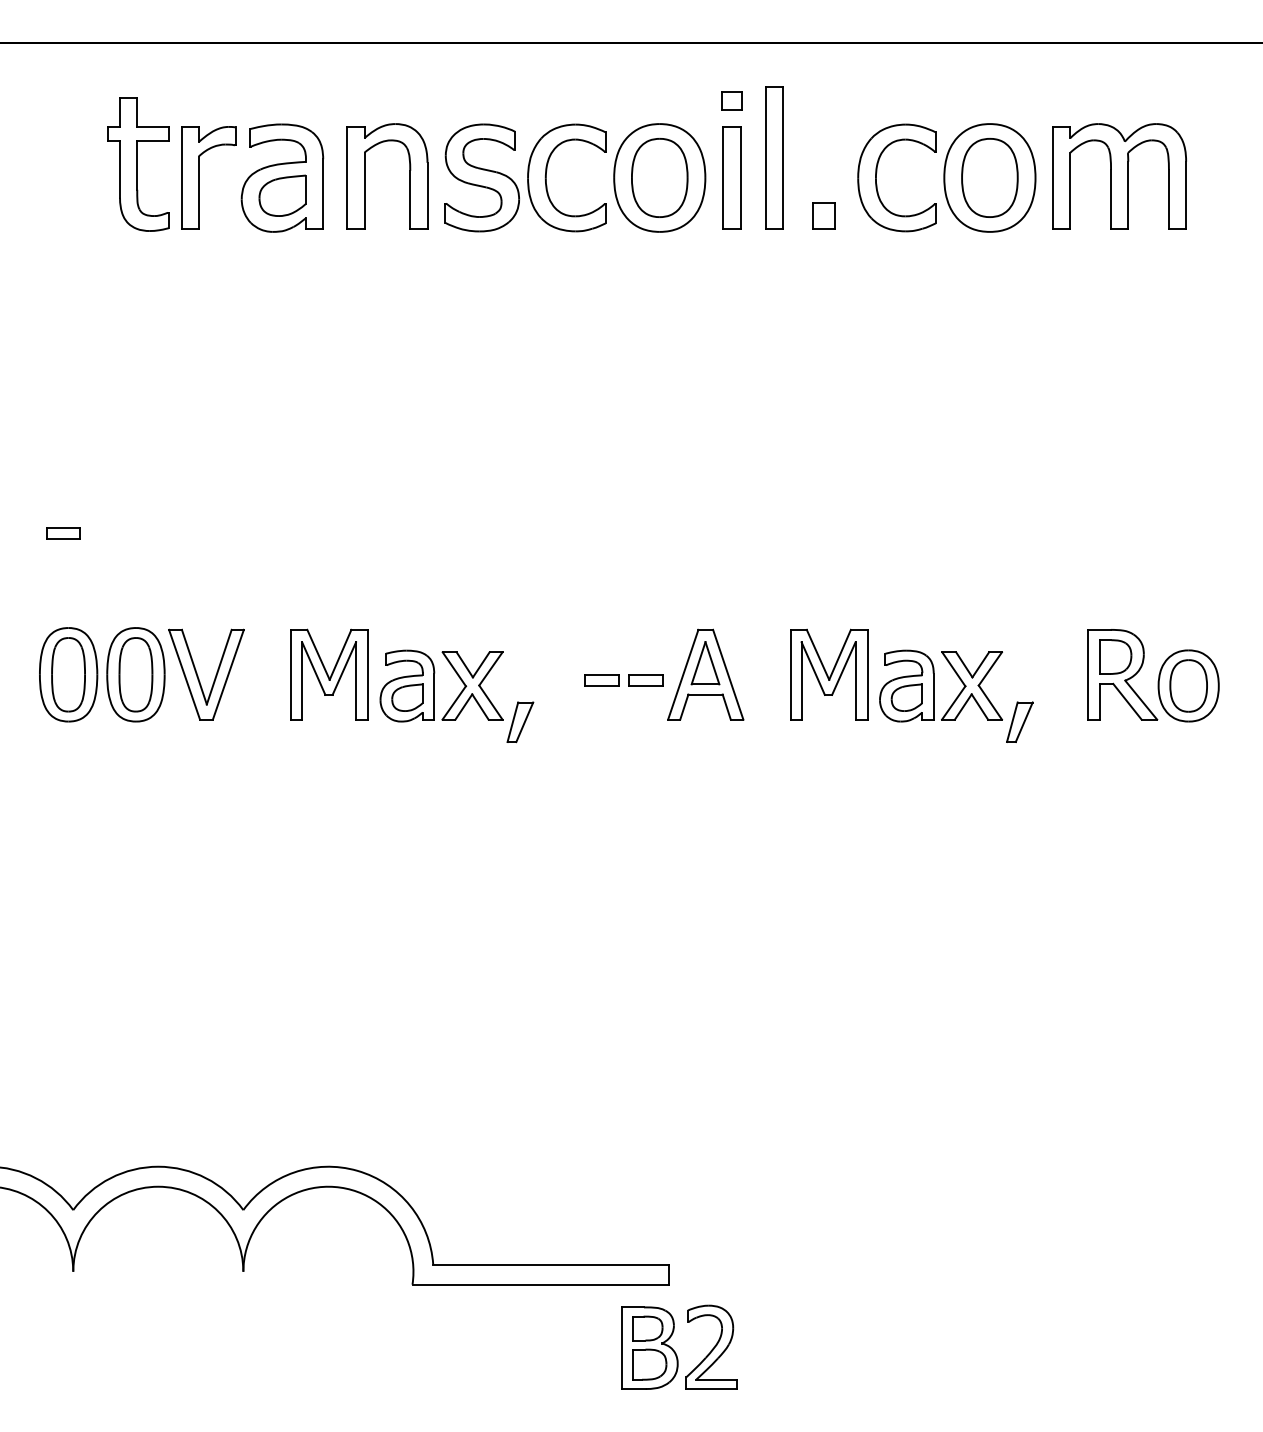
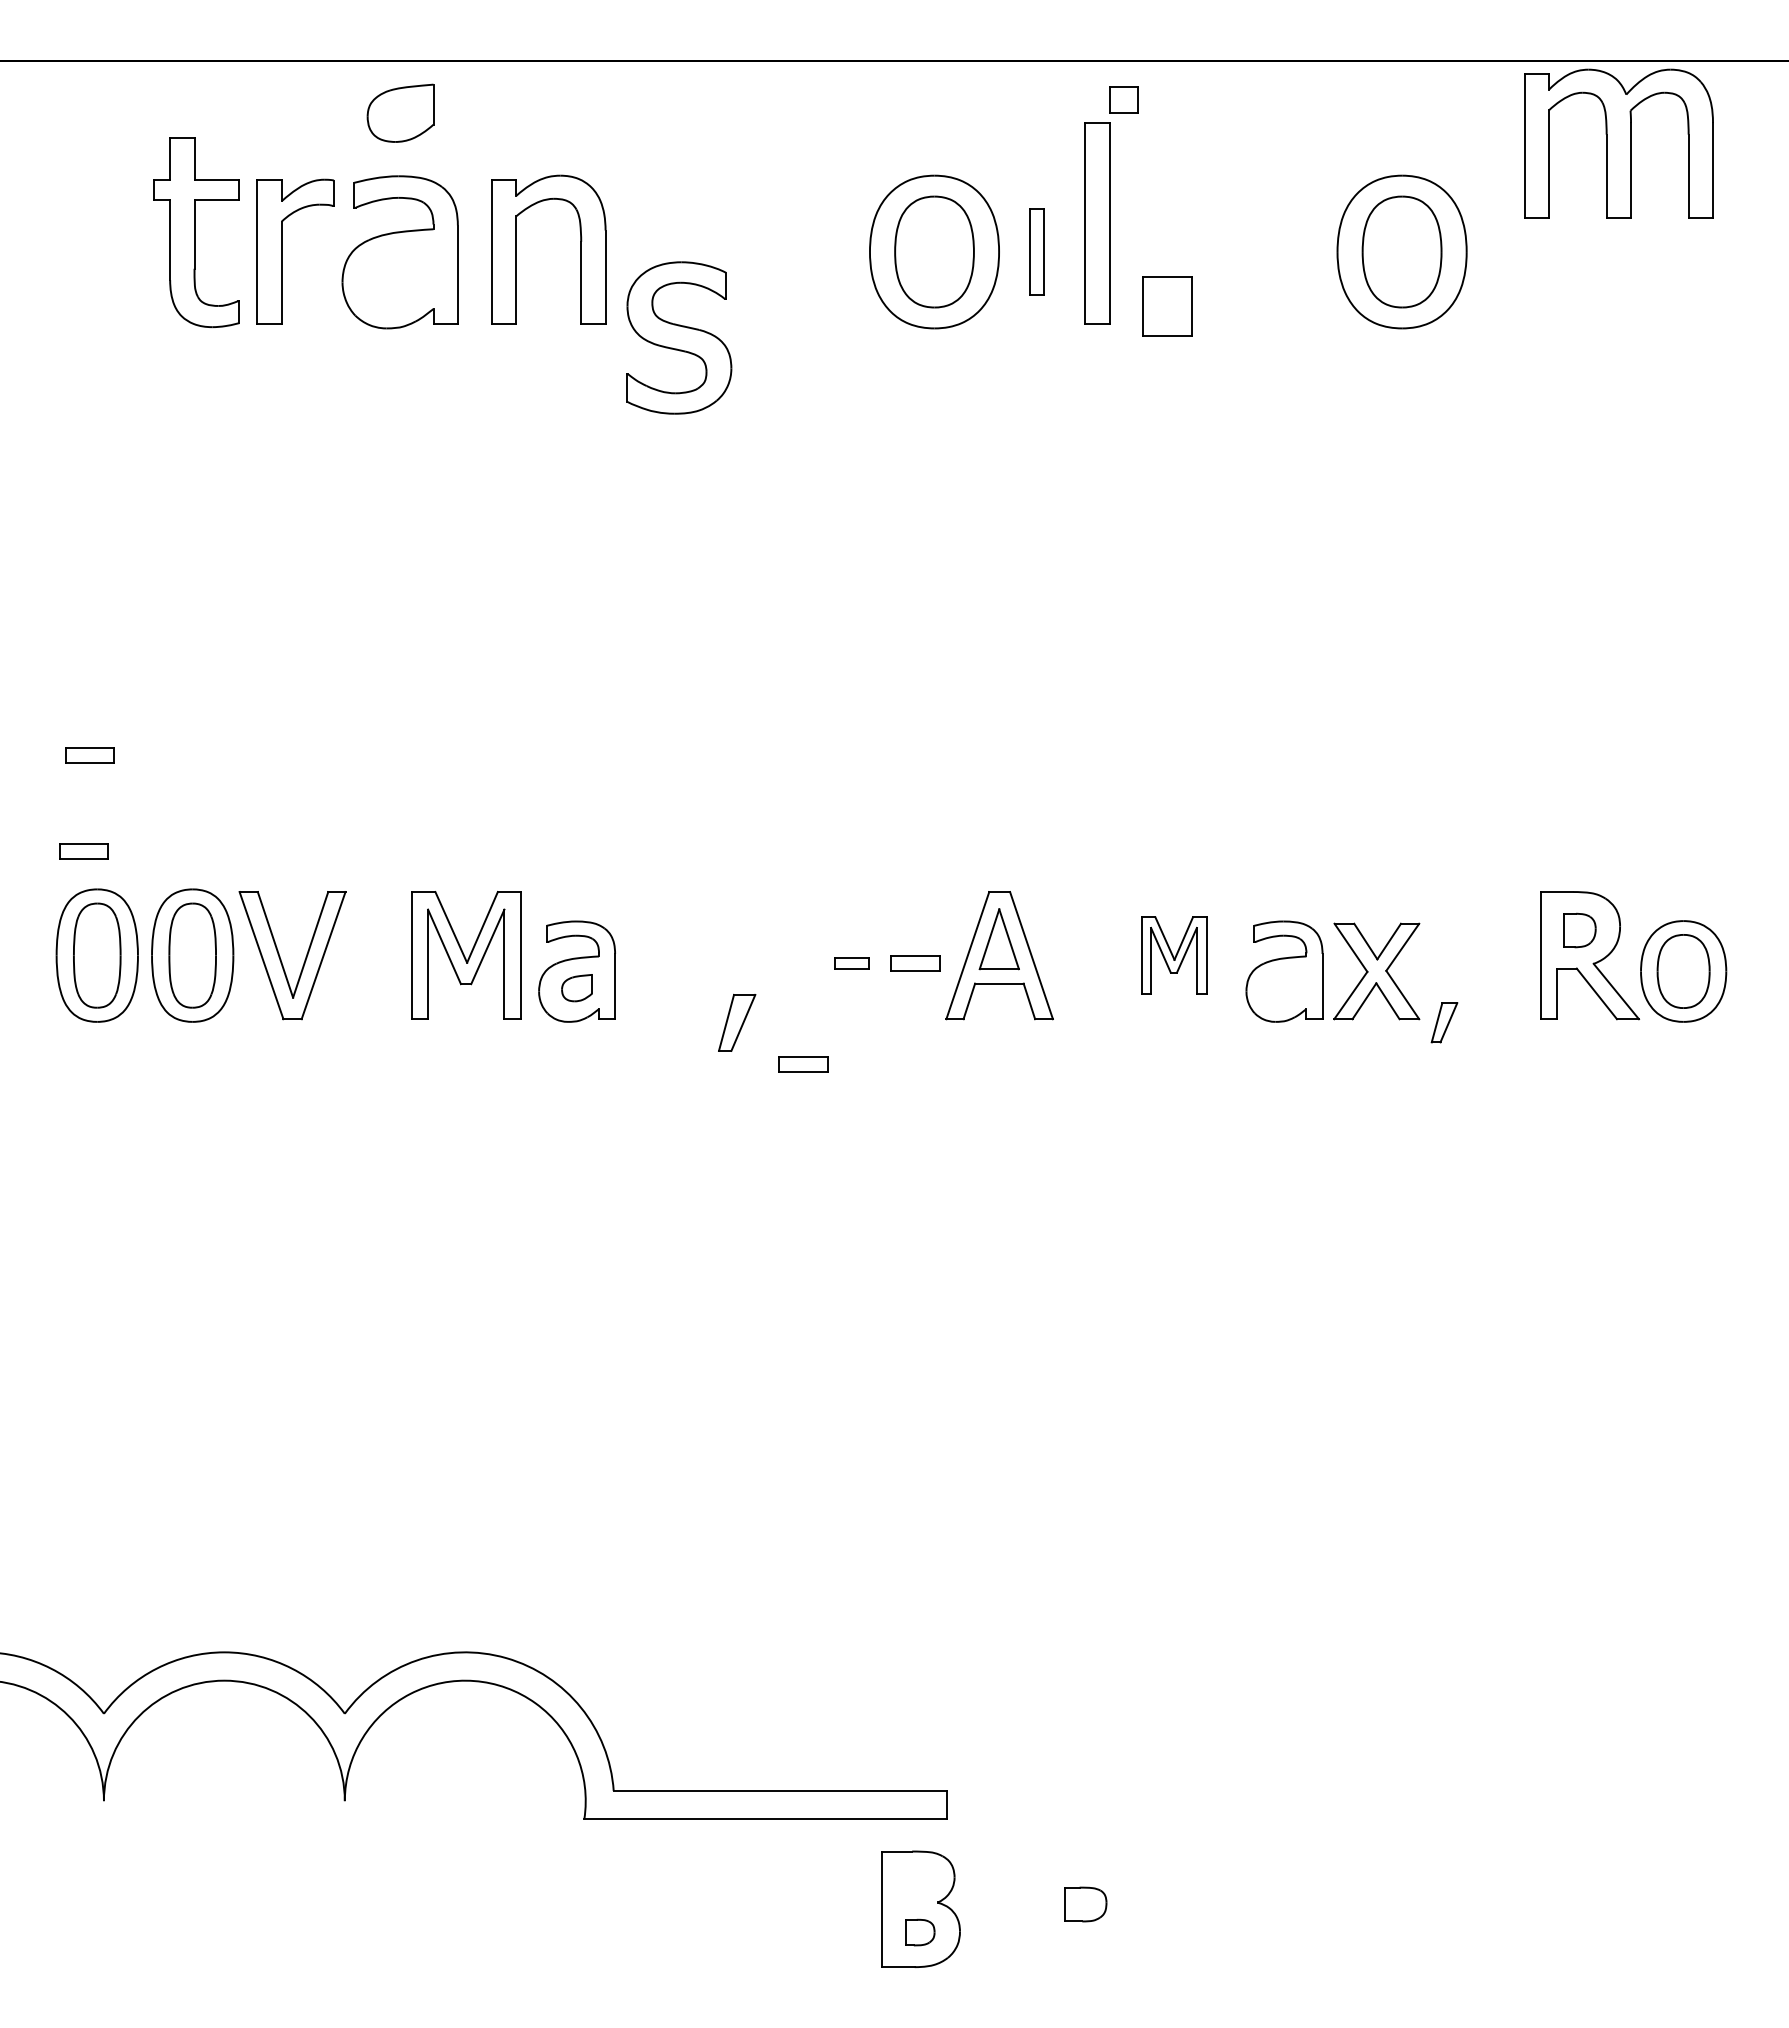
part: (731, 100) -> (1123, 99), moved
part: (1119, 176) -> (1618, 143), moved
part: (482, 177) -> (679, 337), moved
part: (546, 177) -> (774, 251), removed
part: (731, 177) -> (1036, 251), size x0.6
part: (876, 177) -> (1241, 251), removed
part: (282, 195) -> (400, 112), moved
part: (824, 215) -> (1167, 305), size x1.6
part: (58, 601) -> (83, 851), added
part: (1115, 657) -> (1579, 930), size x0.7
part: (829, 674) -> (1174, 955), size x0.6
part: (601, 680) -> (851, 963), size x0.7
part: (471, 685) -> (668, 971), removed
part: (406, 697) -> (576, 987), size x0.7
part: (906, 697) -> (1284, 987), removed
part: (1019, 722) -> (1444, 1022), size x0.7
part: (567, 751) -> (803, 1064), added
part: (647, 1328) -> (1085, 1904), moved
part: (711, 1346) -> (1007, 1907), removed
part: (649, 1364) -> (920, 1932), size x0.6

